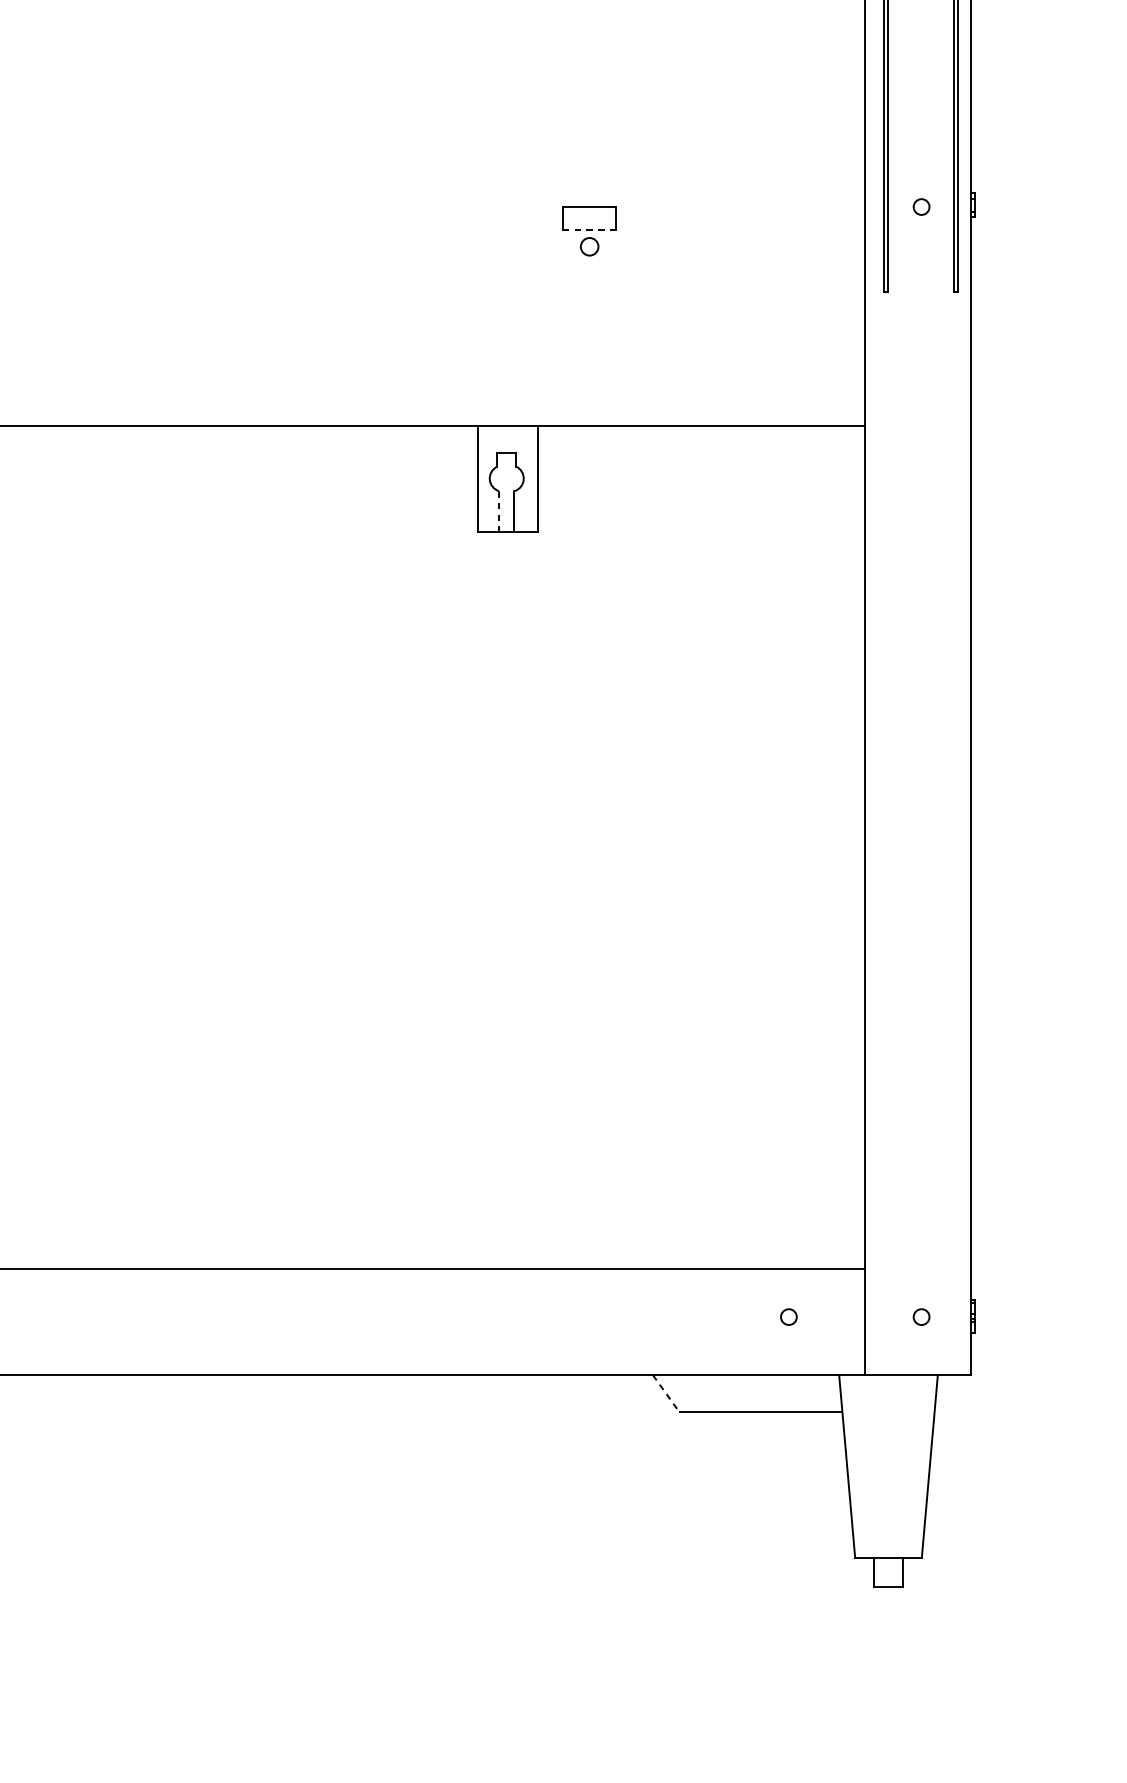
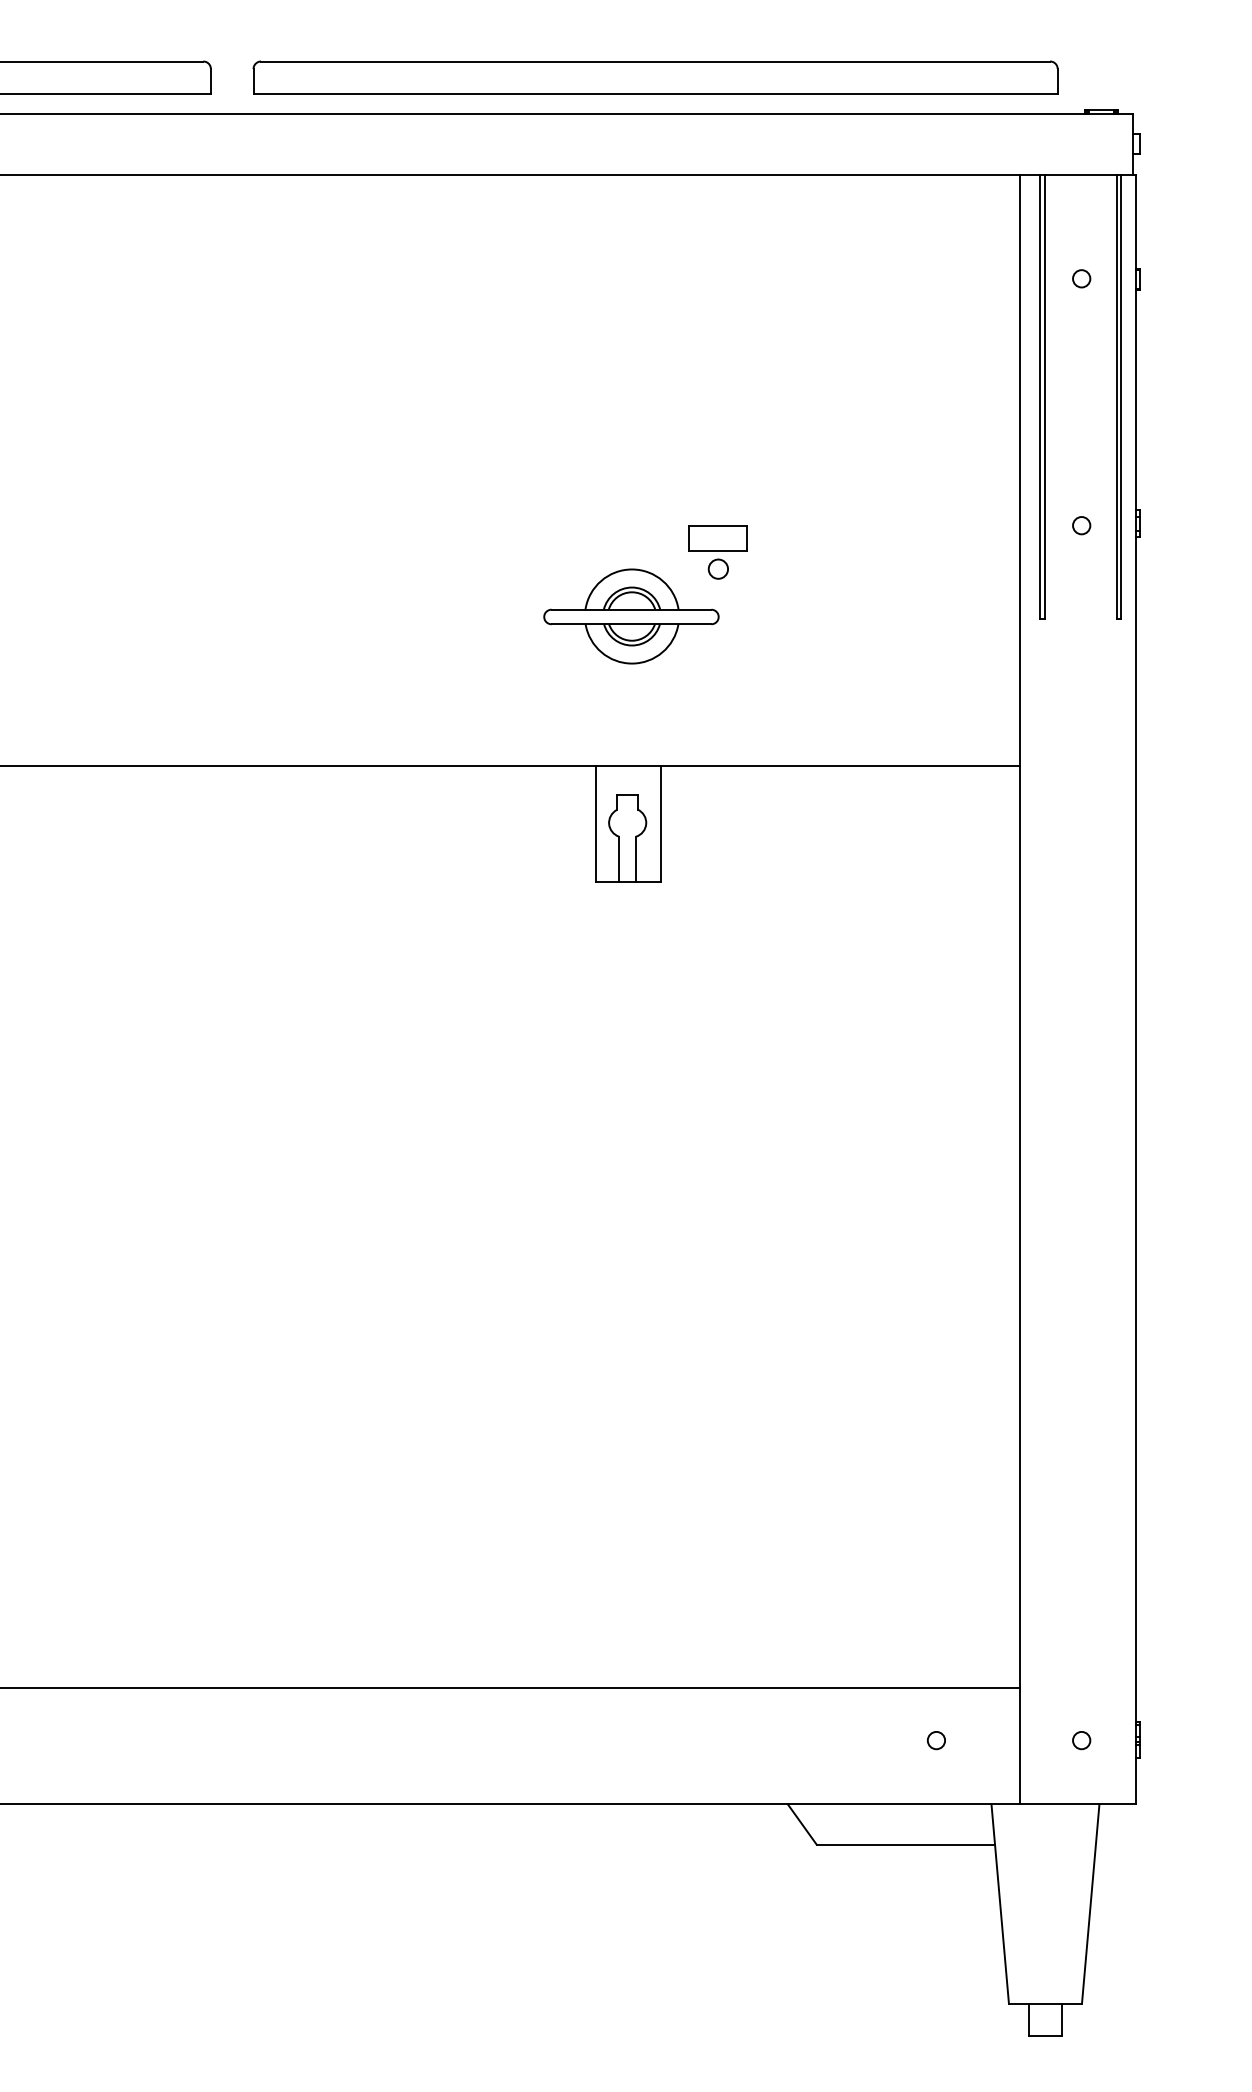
line: (588, 230) -> (717, 551), dashed -> solid
part: (510, 290) -> (631, 616), added
line: (499, 512) -> (619, 859), dashed -> solid
line: (666, 1393) -> (802, 1824), dashed -> solid

